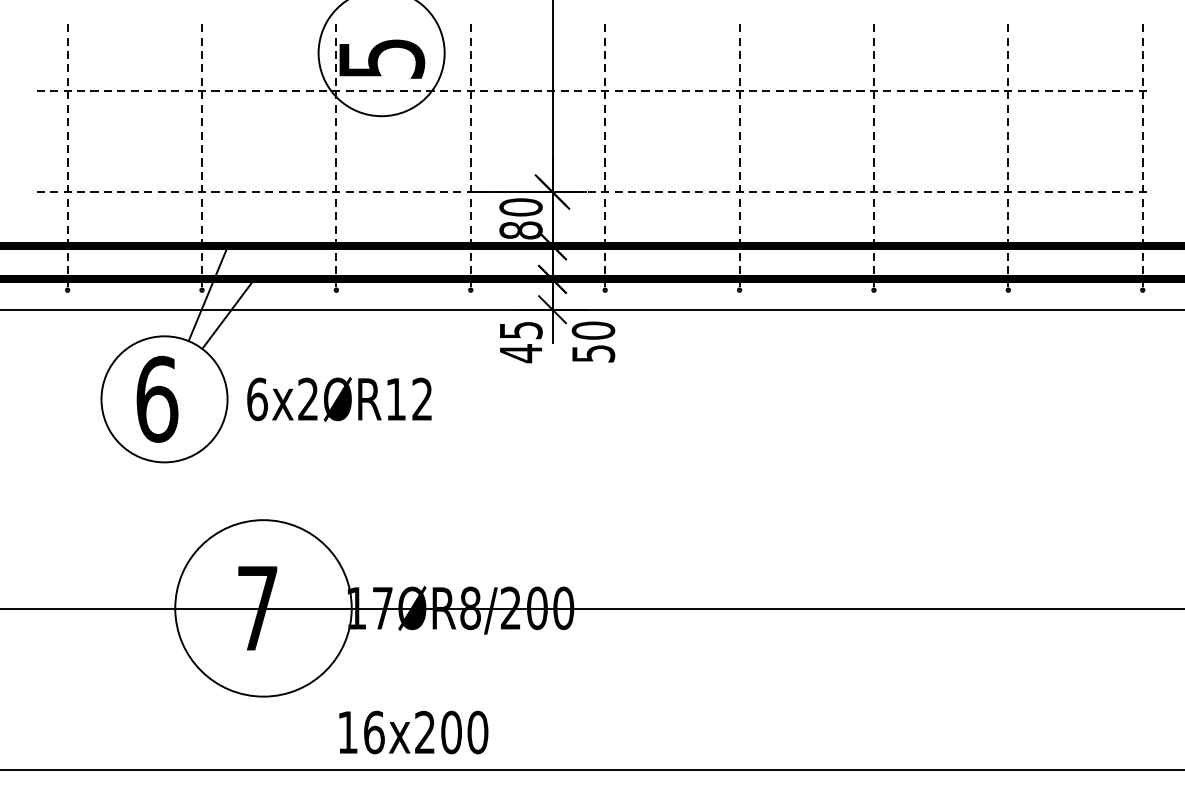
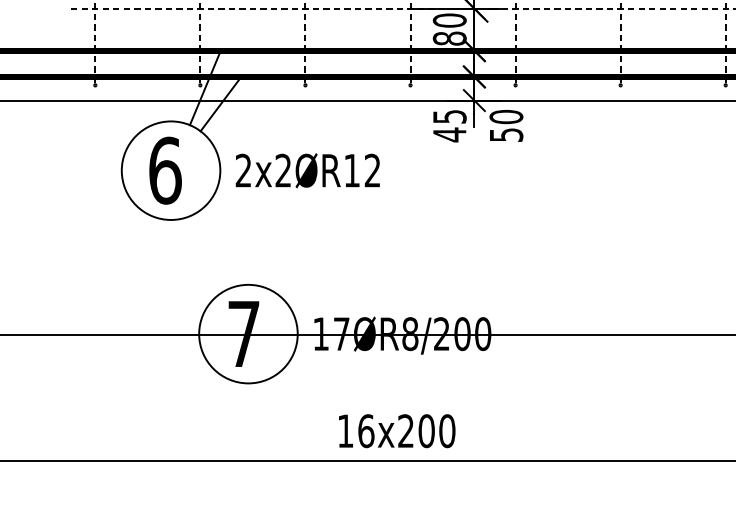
text: (257, 399) -> (243, 170), 6x2ØR12 -> 2x2ØR12
circle: (263, 608) -> (248, 334), size x0.71
text: (413, 732) -> (396, 431), moved

